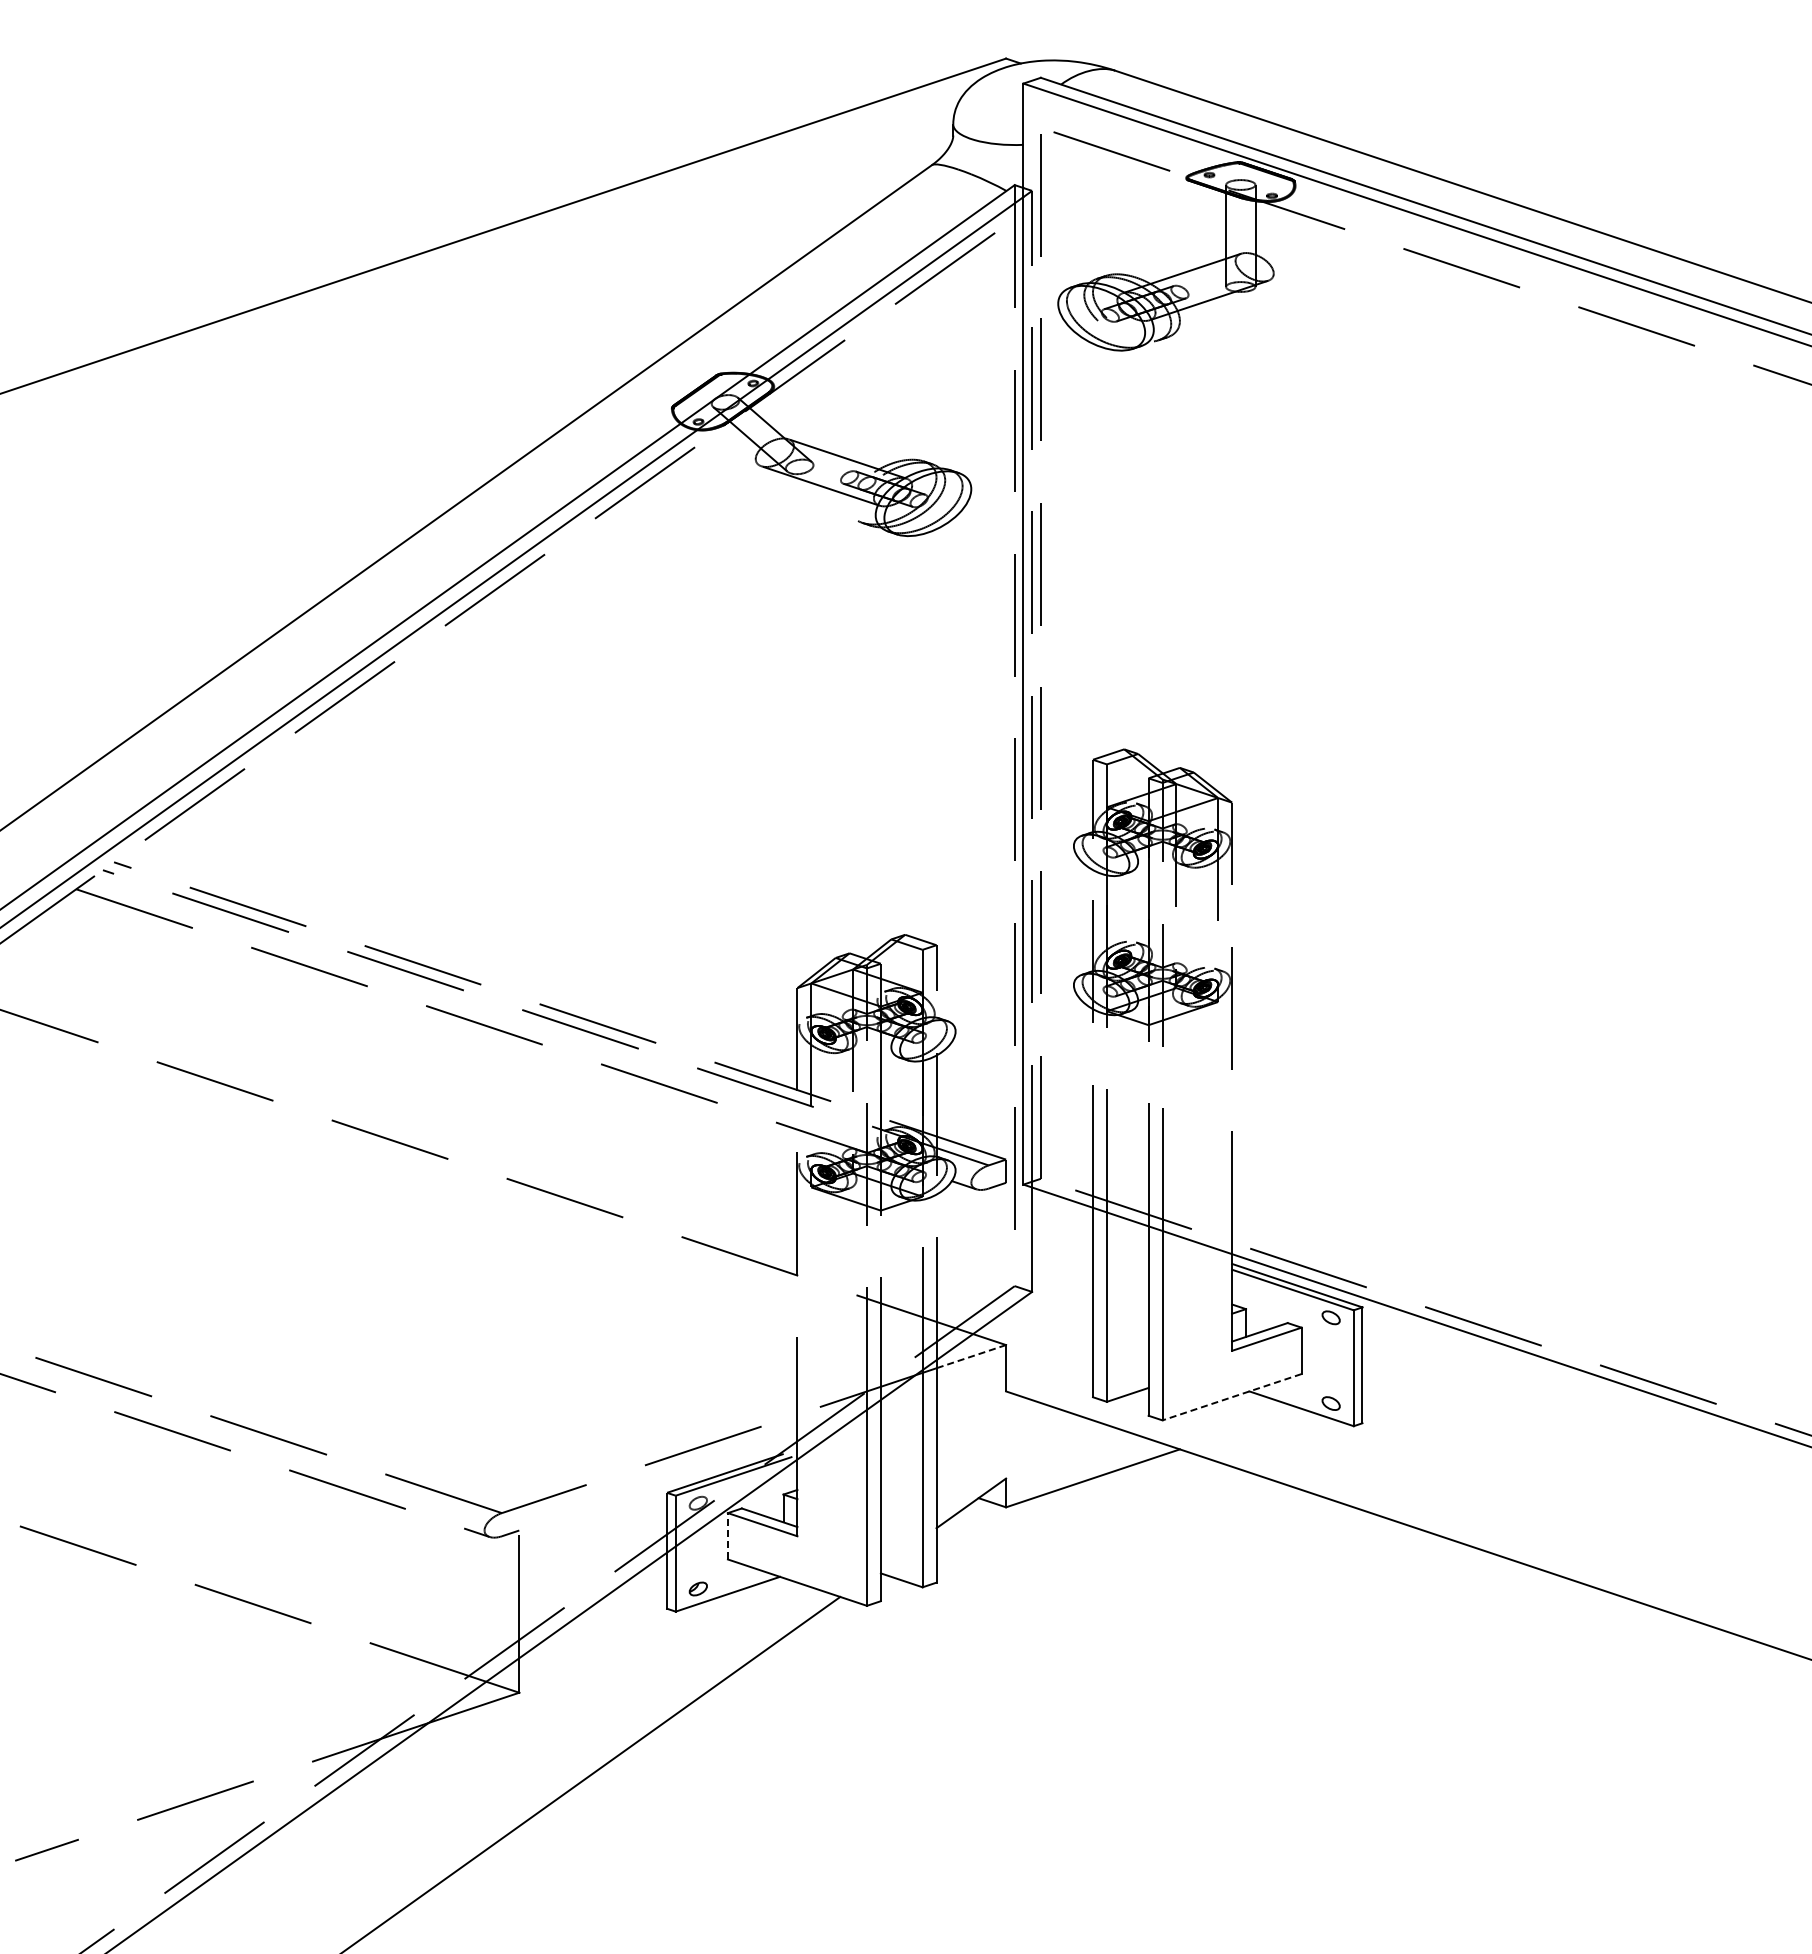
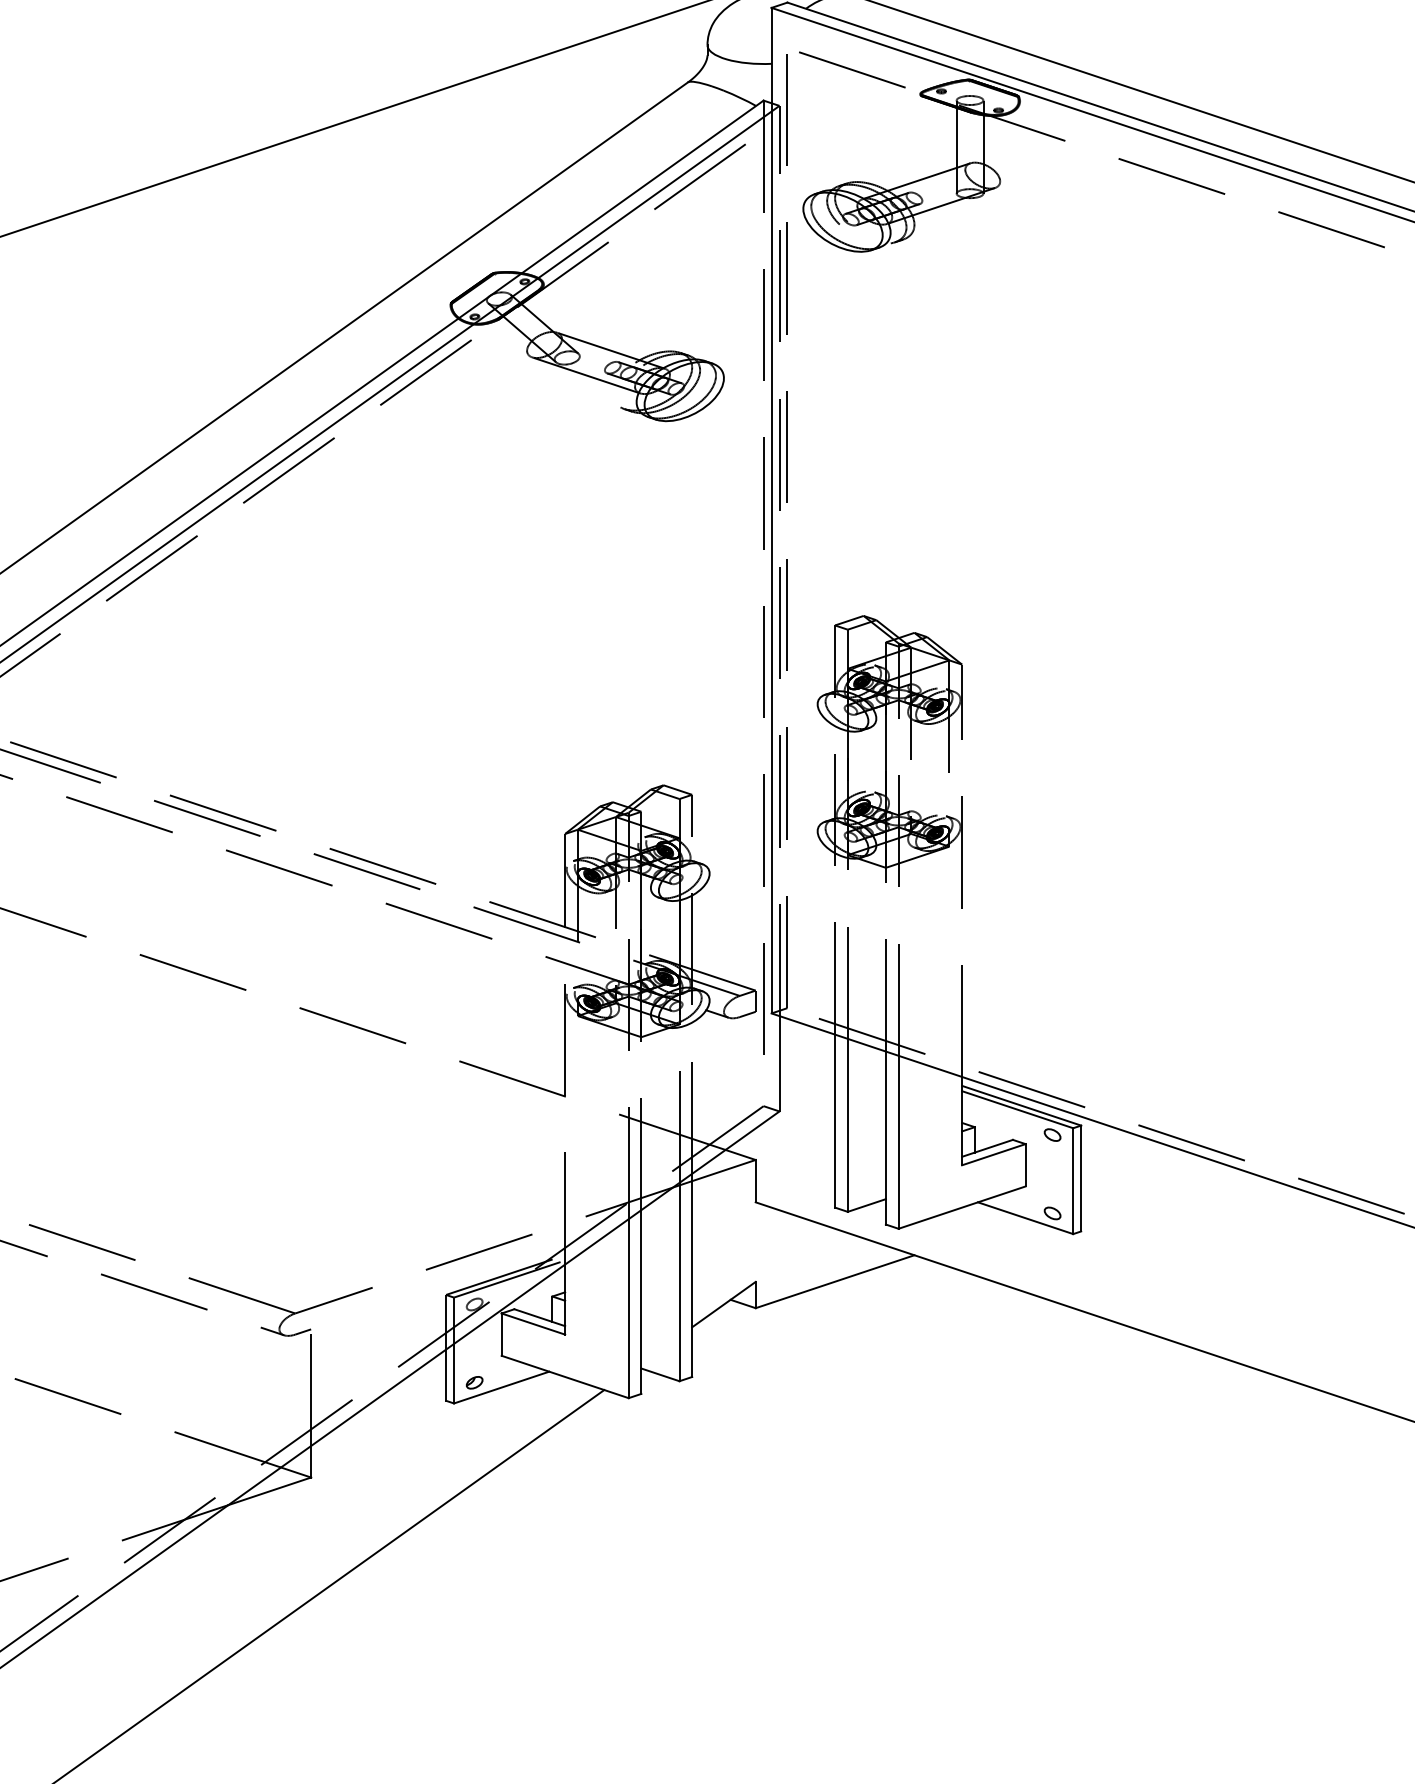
line: (971, 1356) -> (724, 1170), dashed -> solid
line: (1231, 1397) -> (961, 1207), dashed -> solid
line: (727, 1535) -> (501, 1333), dashed -> solid

